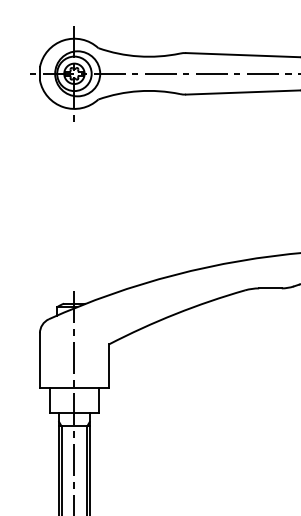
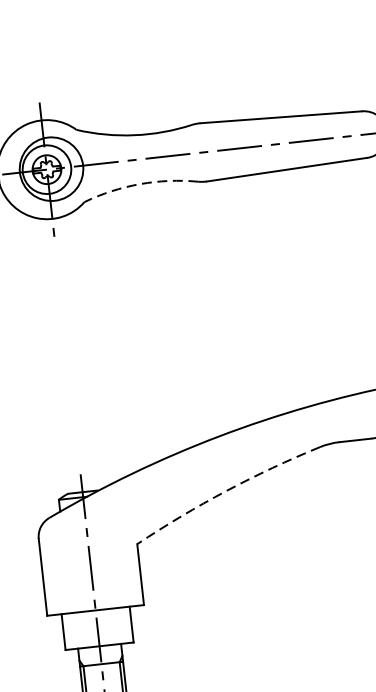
arc: (138, 91) -> (139, 184), solid -> dashed
arc: (175, 314) -> (226, 491), solid -> dashed

